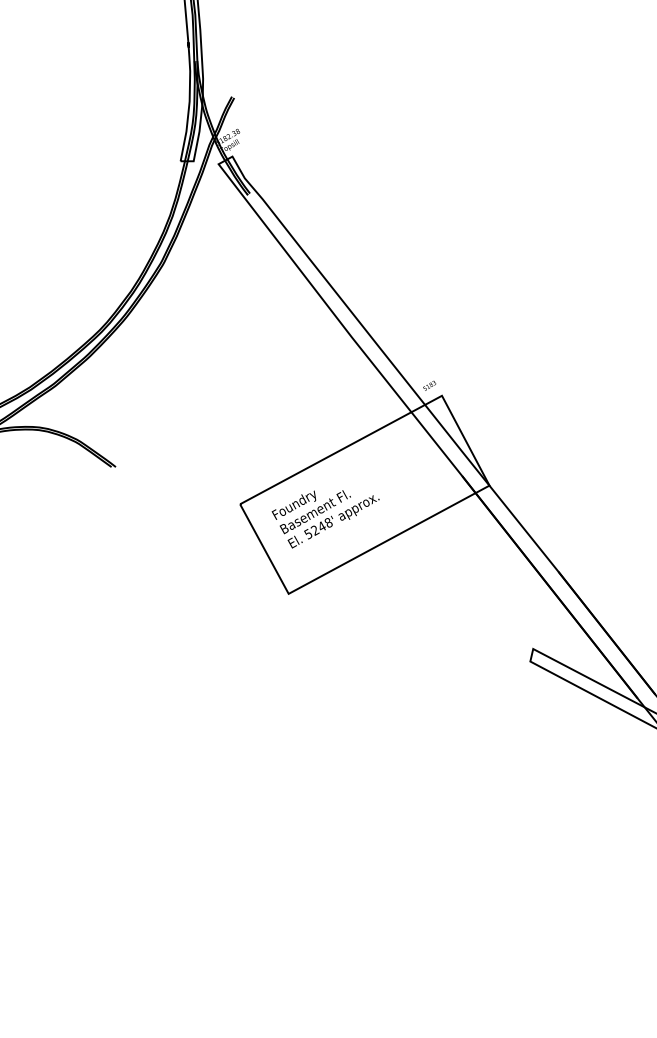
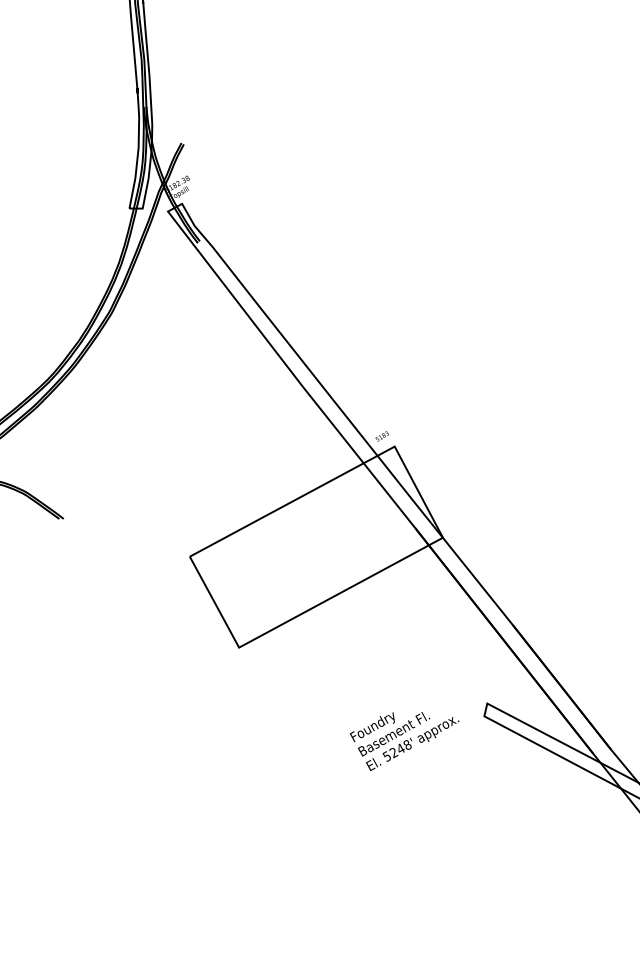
text: (325, 519) -> (404, 741), moved

